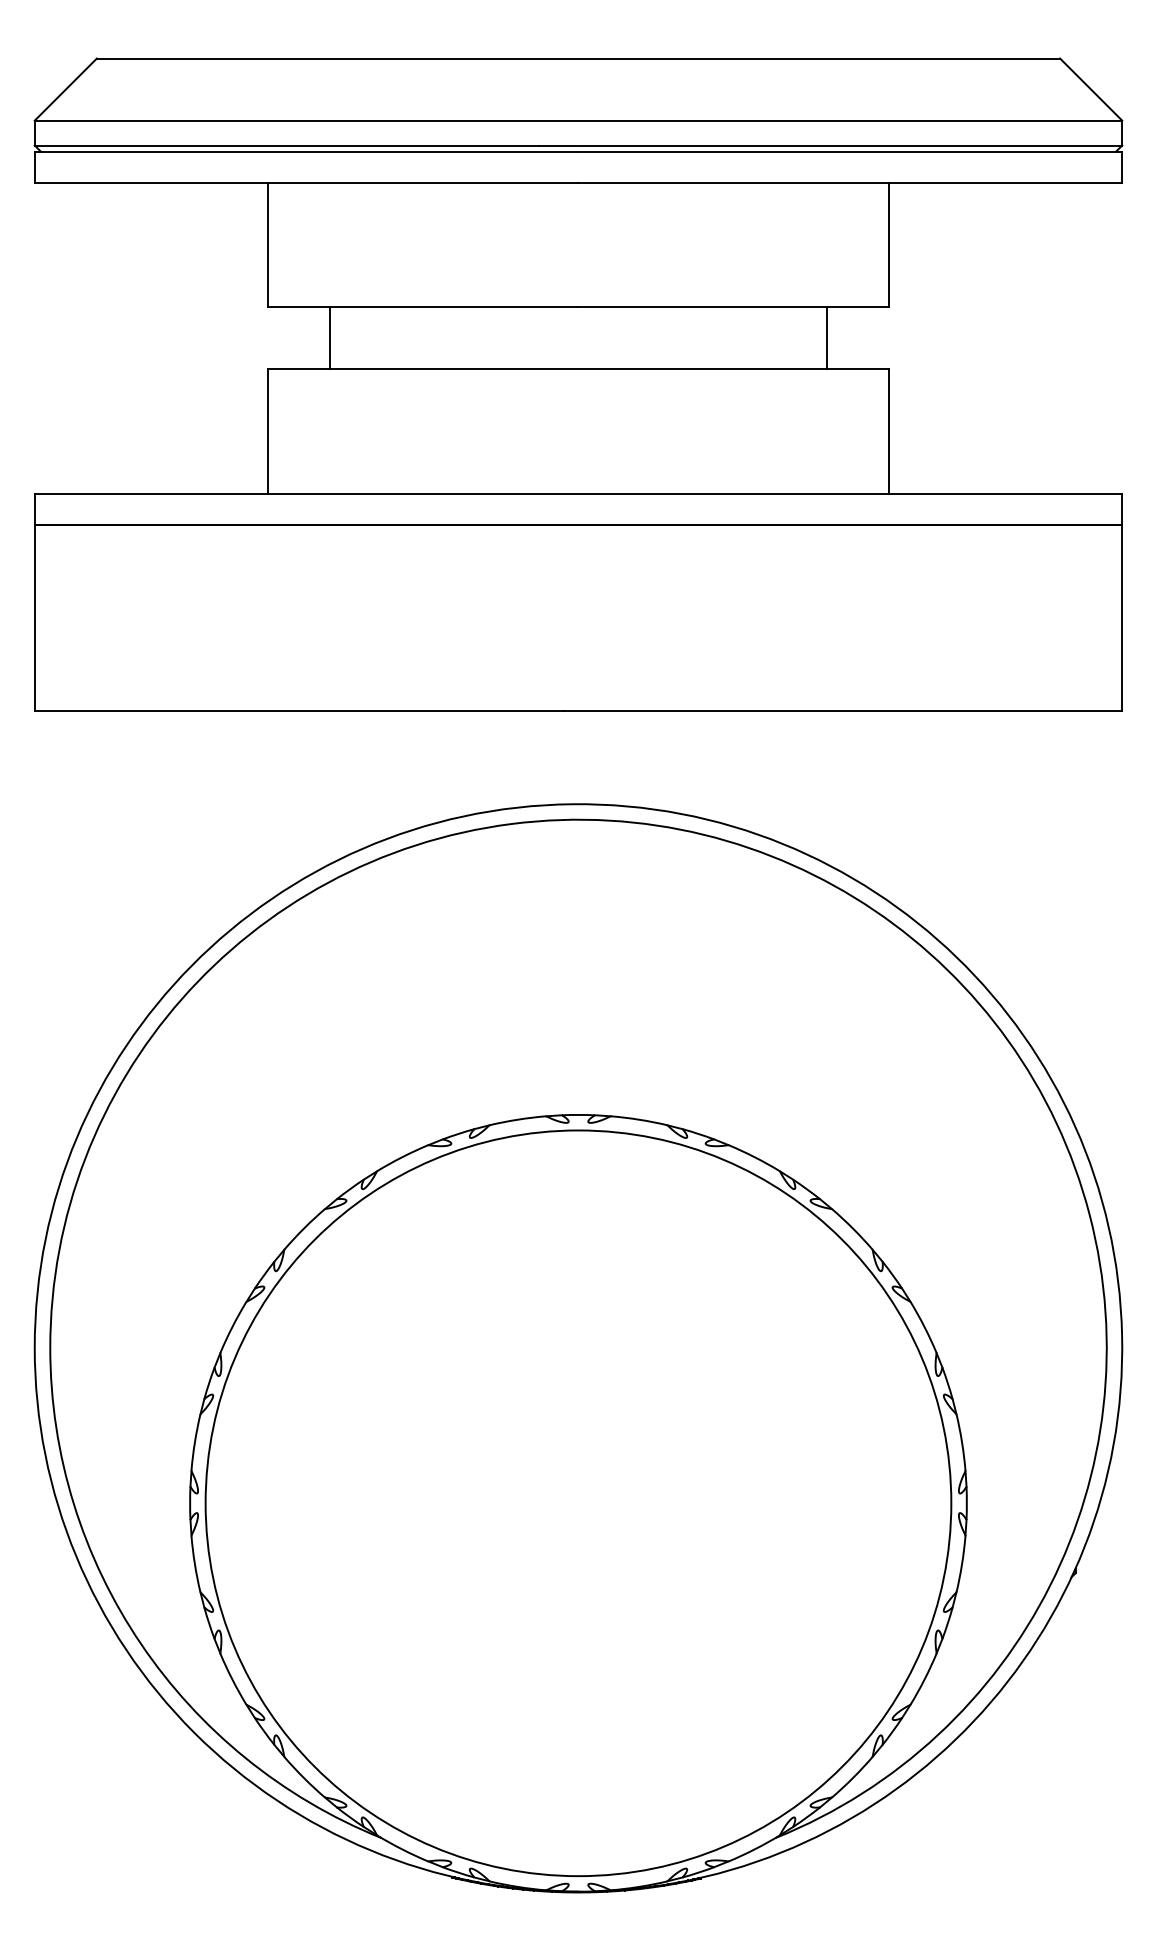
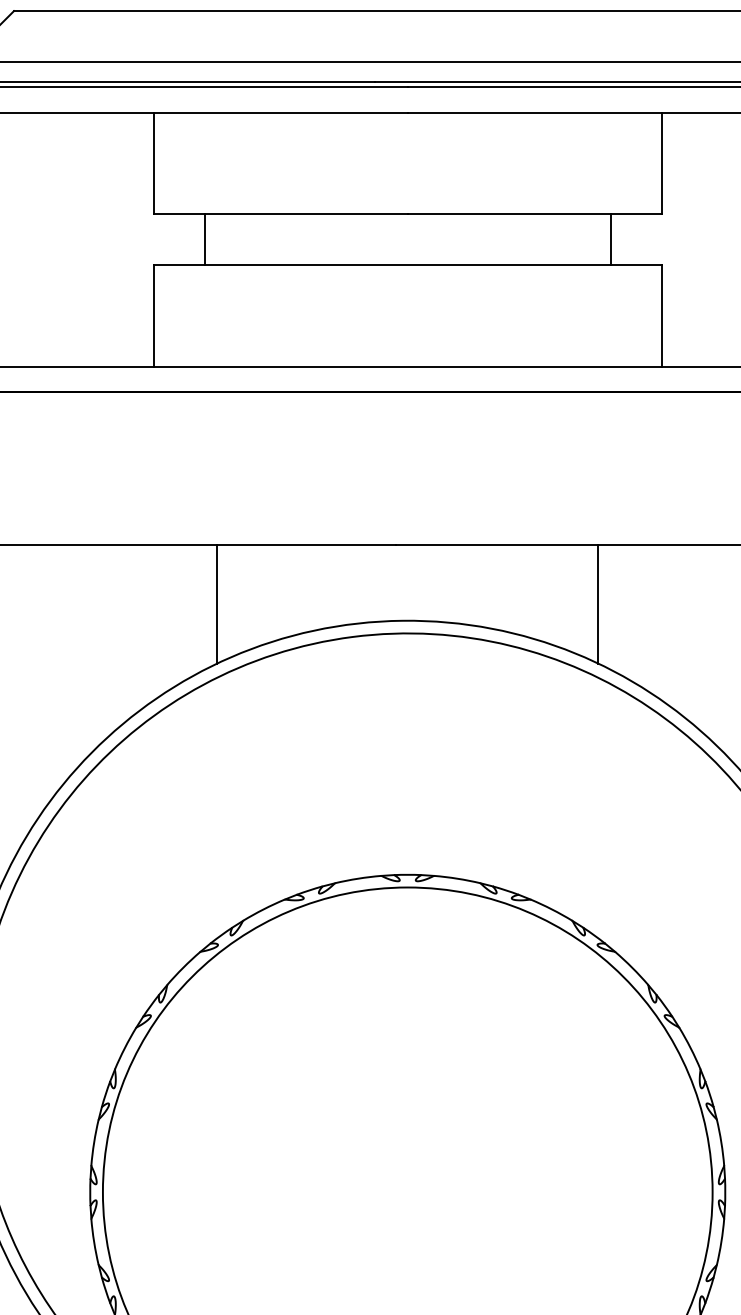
line: (345, 783) -> (217, 603), added
line: (811, 783) -> (598, 603), added

